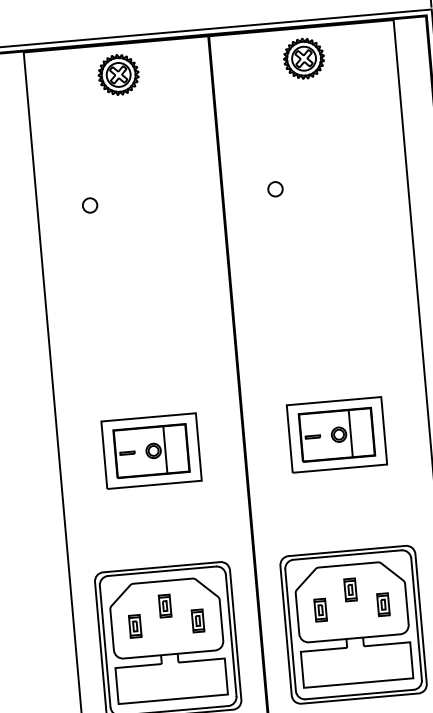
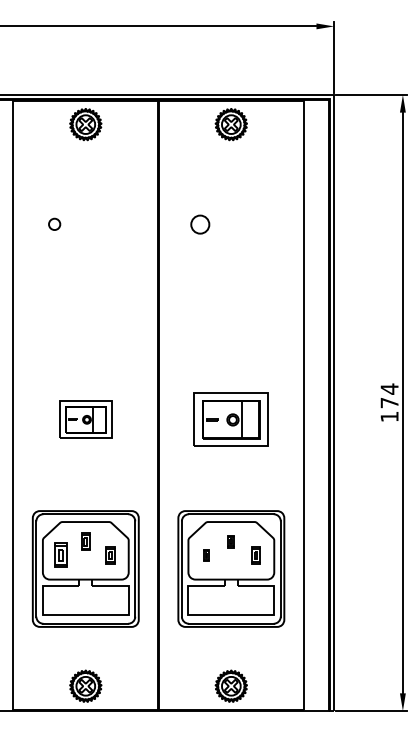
circle: (274, 188) -> (199, 223), size x1.6
part: (151, 450) -> (85, 419), size x0.7
part: (350, 589) -> (231, 541), size x0.7
part: (320, 610) -> (206, 555), size x0.6
part: (134, 626) -> (60, 555), size x1.4

